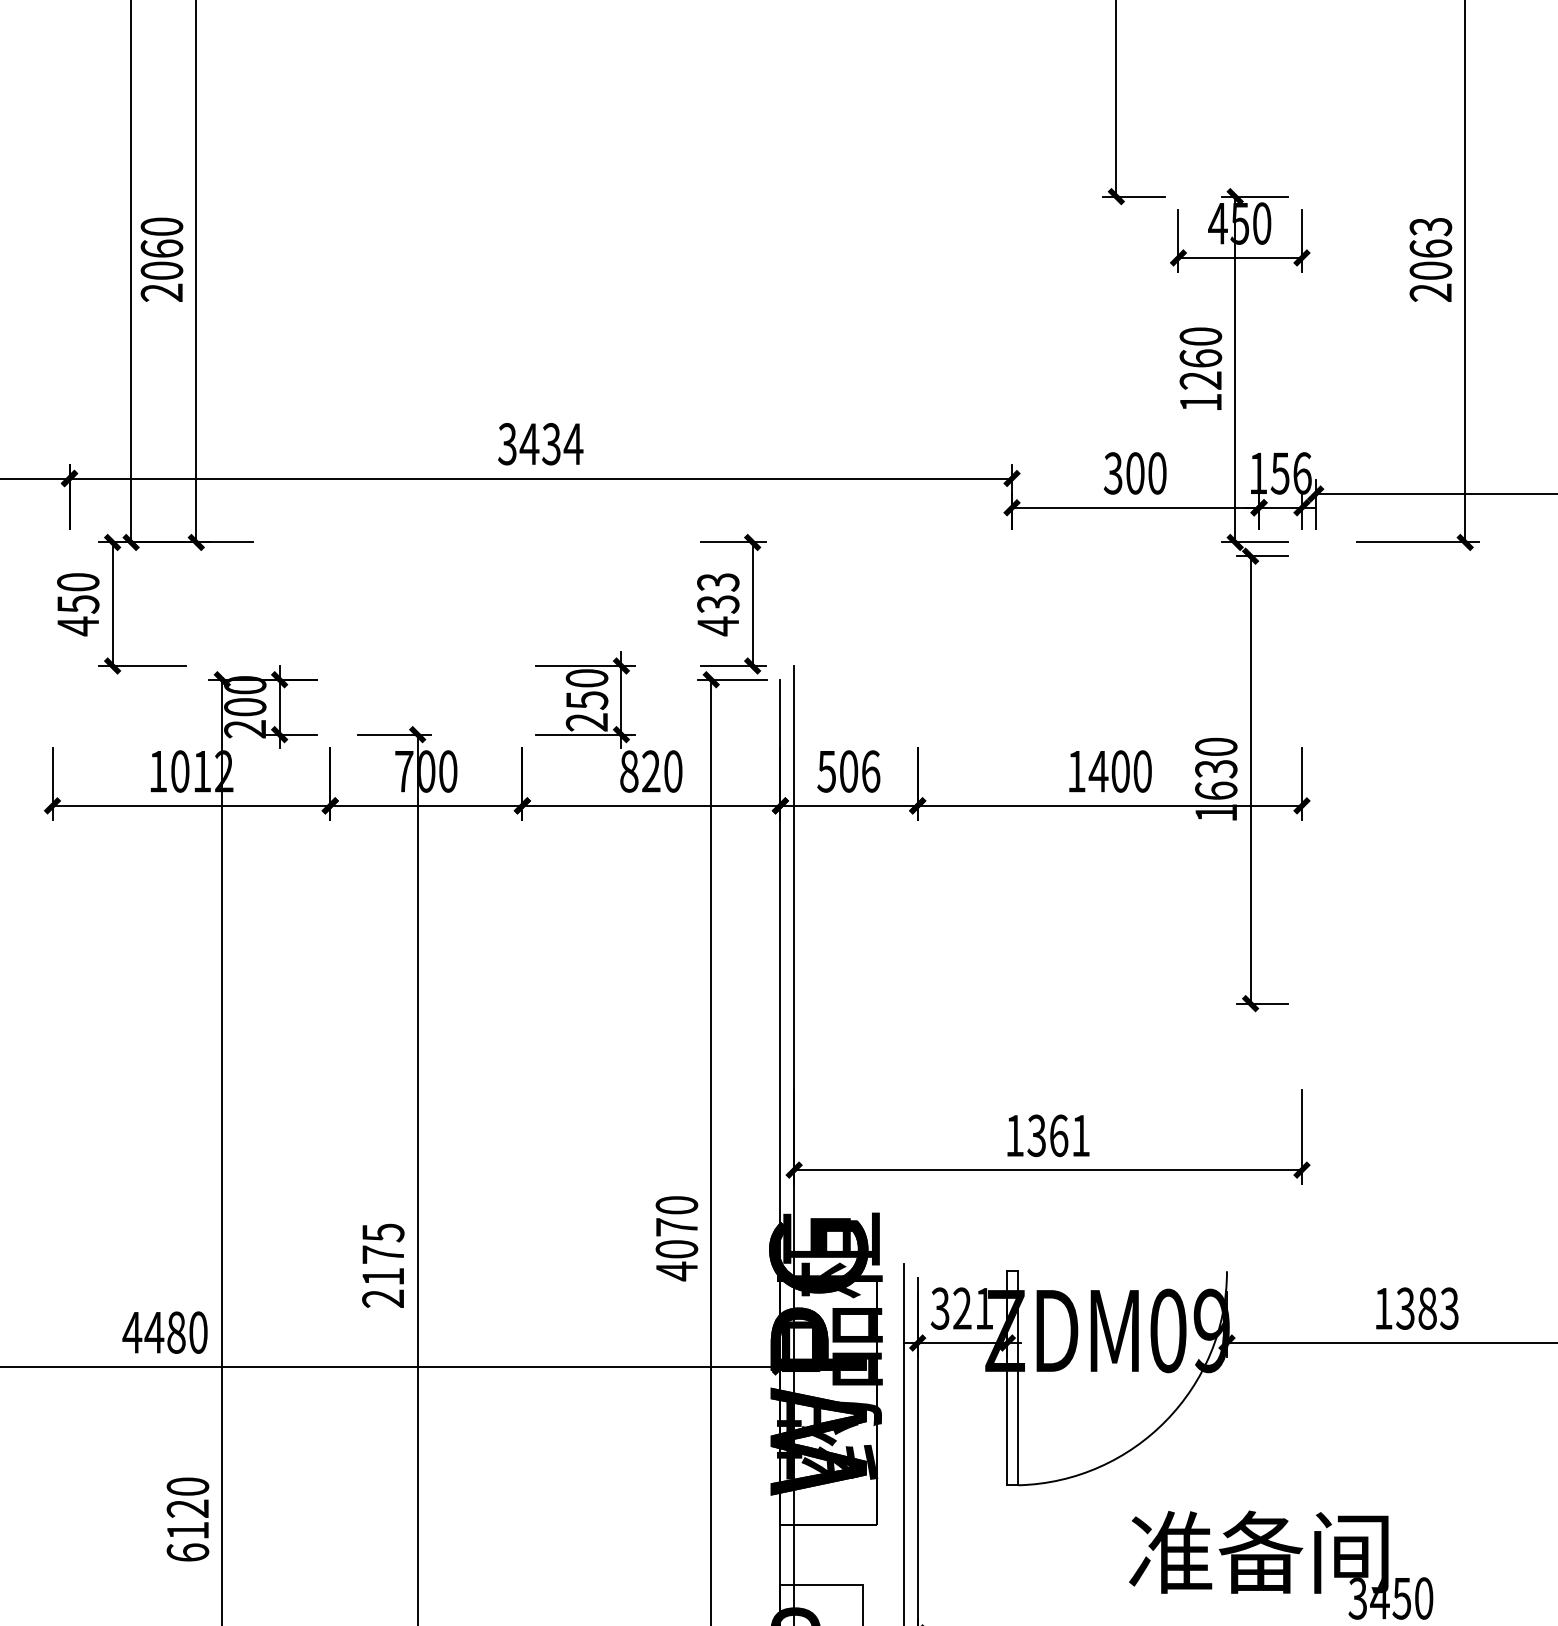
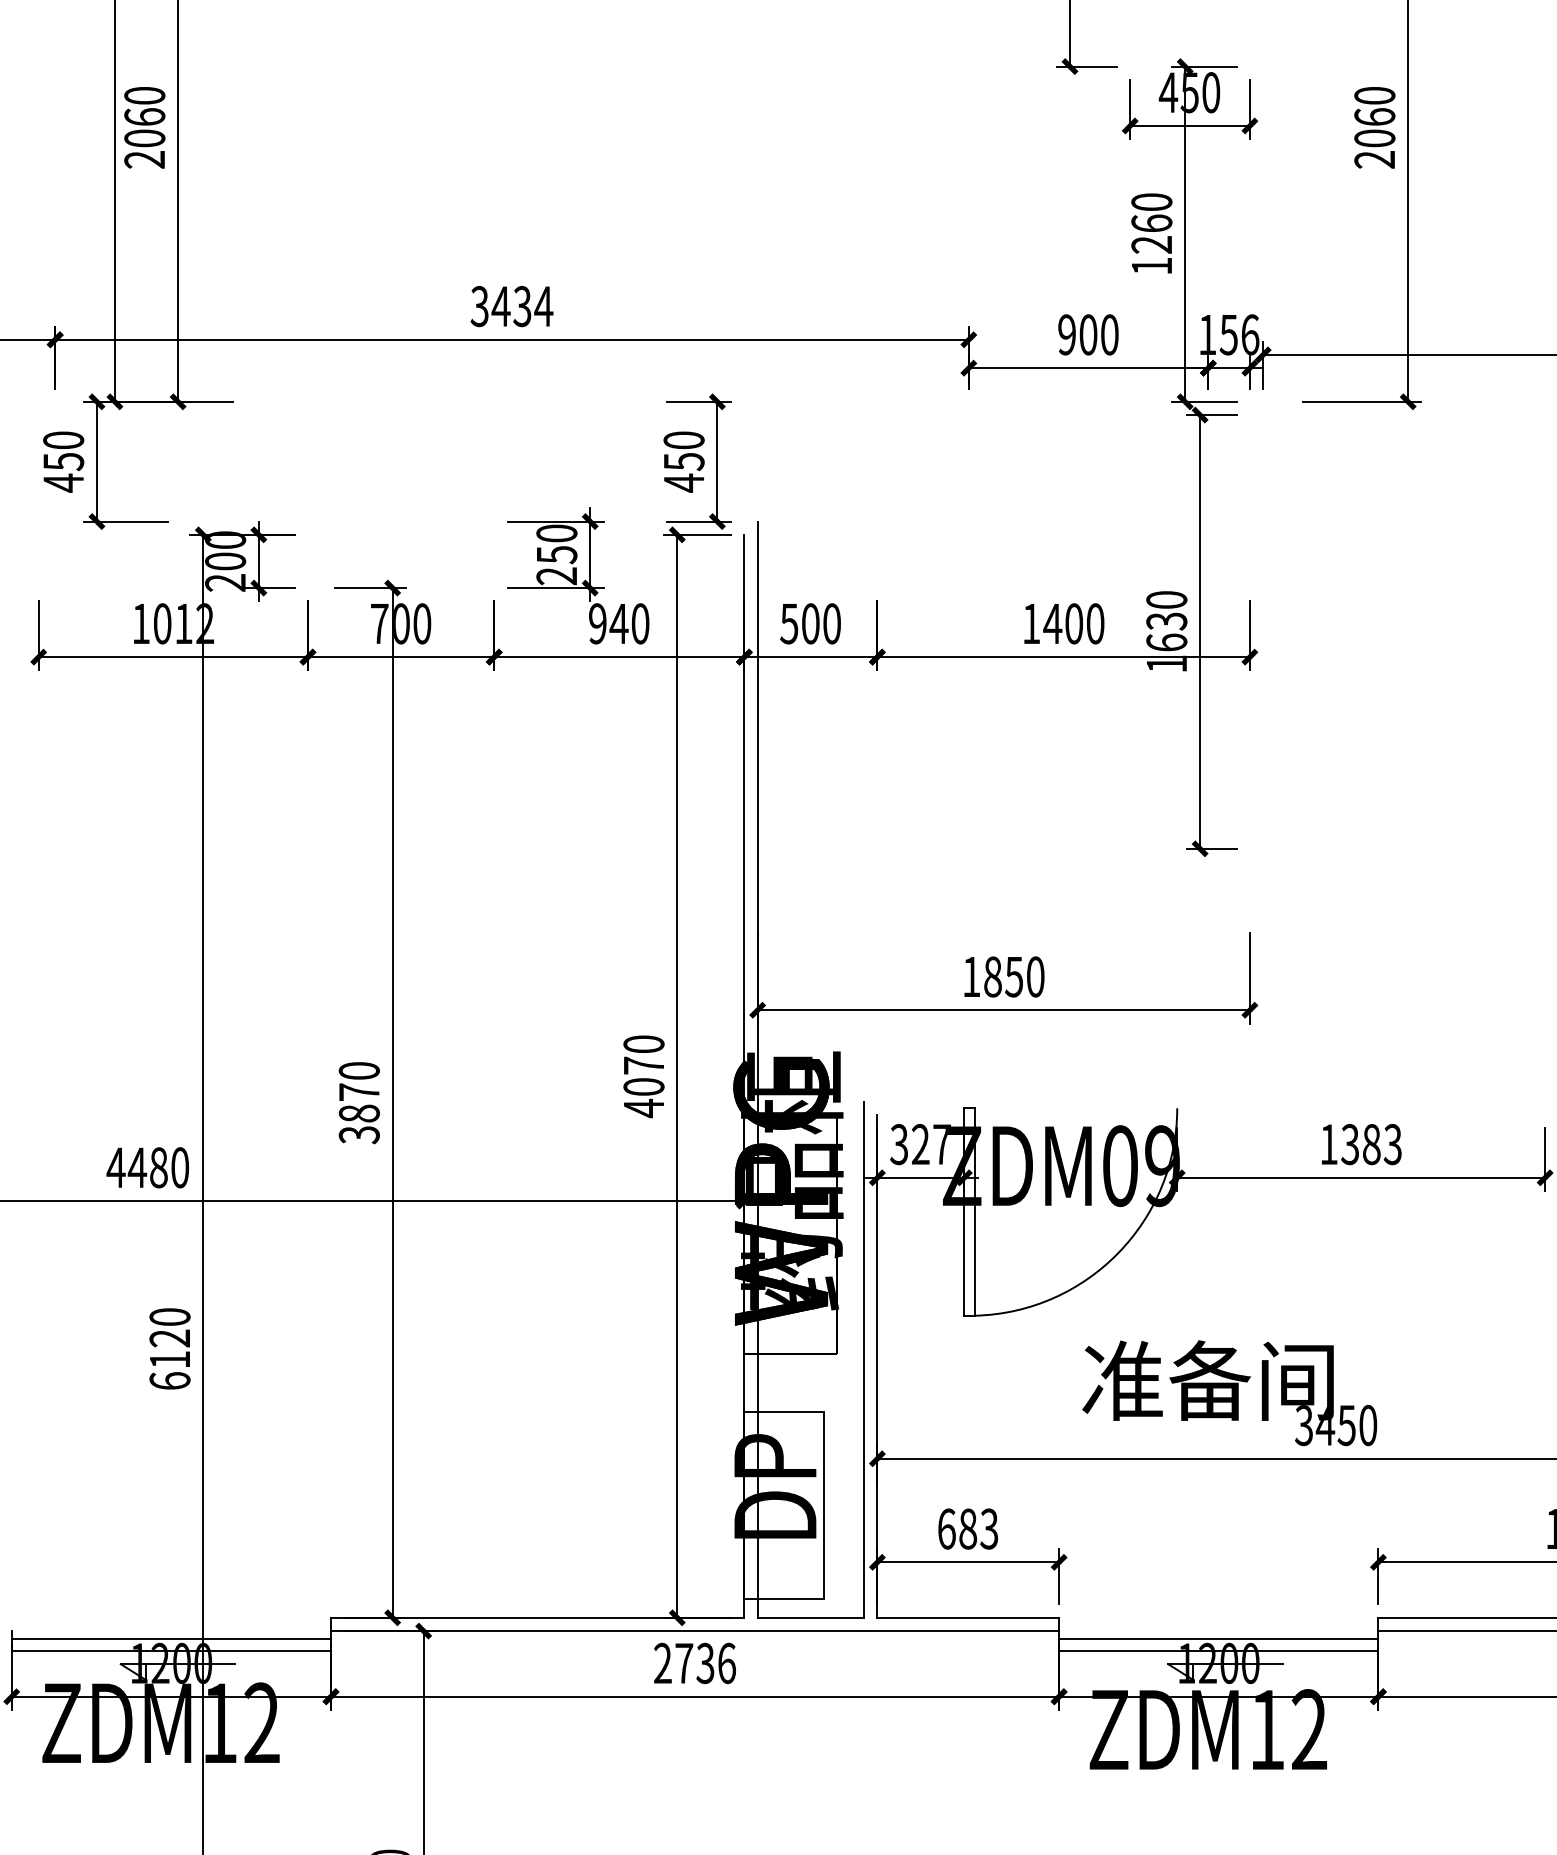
text: (1430, 227) -> (1374, 96), 2063 -> 2060
text: (1112, 473) -> (1066, 334), 300 -> 900
text: (717, 592) -> (683, 450), 433 -> 450
text: (640, 771) -> (608, 623), 820 -> 940
text: (871, 771) -> (832, 623), 506 -> 500
text: (1058, 1135) -> (1013, 976), 1361 -> 1850
text: (382, 1266) -> (358, 1103), 2175 -> 3870
text: (983, 1308) -> (941, 1144), 321 -> 327

